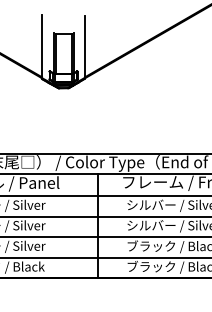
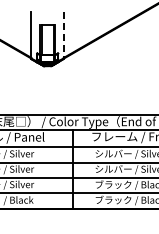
line: (84, 47) -> (63, 35), solid -> dashed

